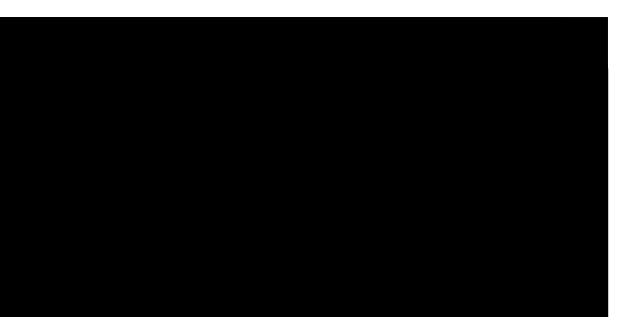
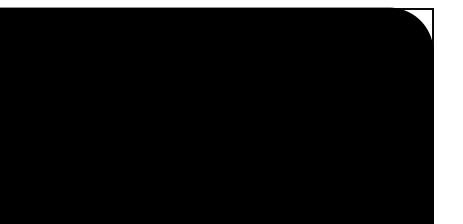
fill: (580, 44) -> (410, 29), removed

